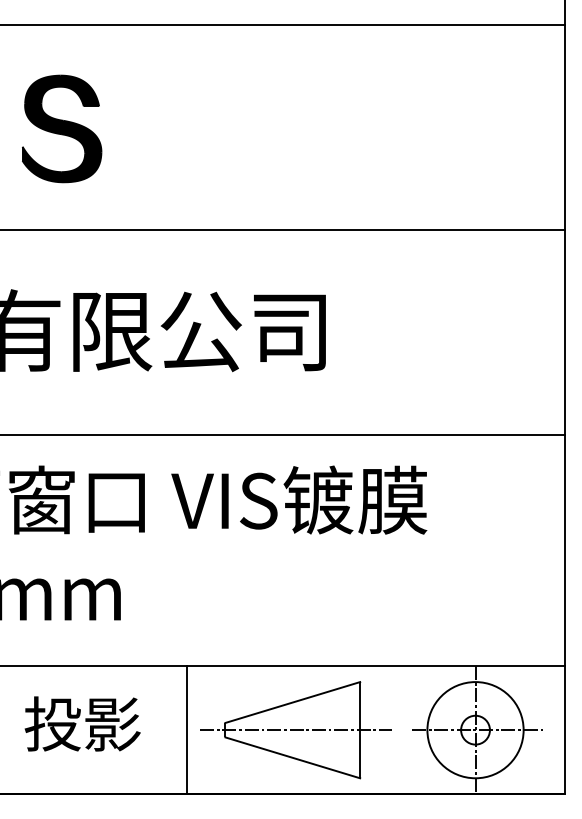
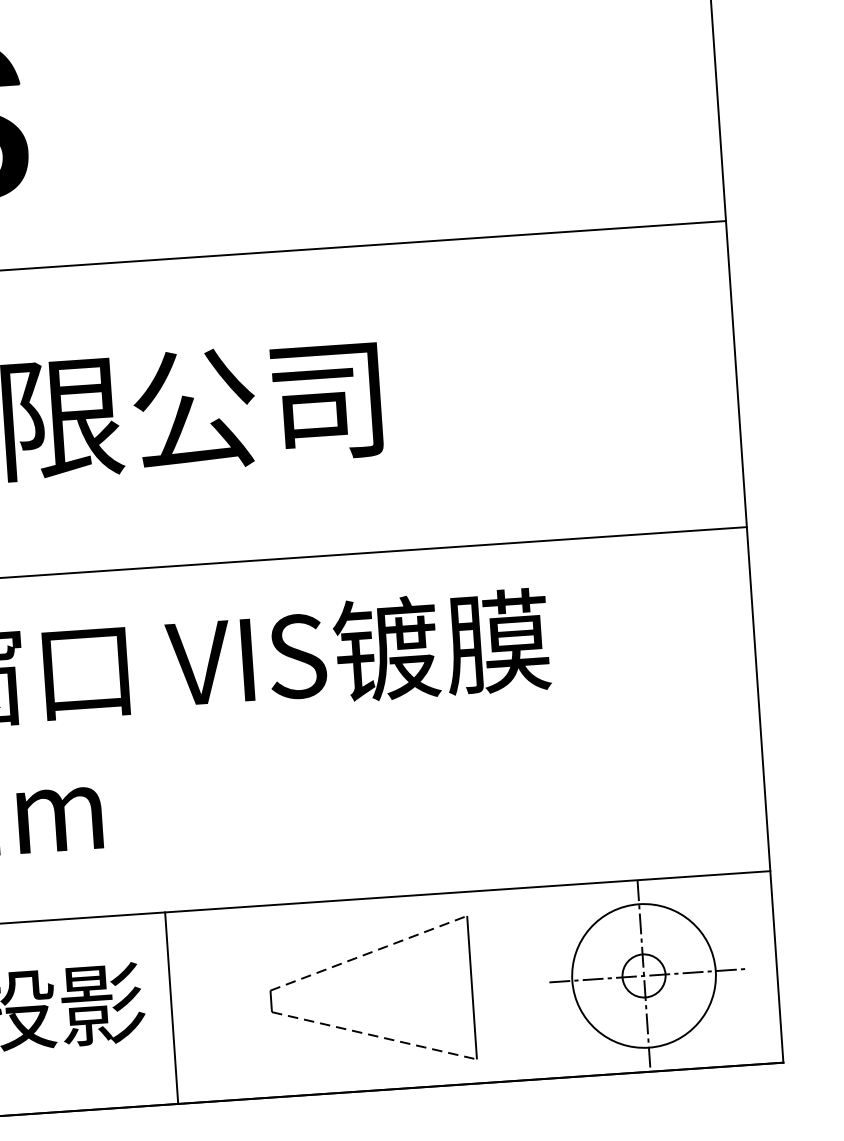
line: (293, 702) -> (369, 953), solid -> dashed
line: (186, 729) -> (171, 1007), moved
line: (296, 730) -> (377, 994), removed
line: (293, 758) -> (375, 1036), solid -> dashed

